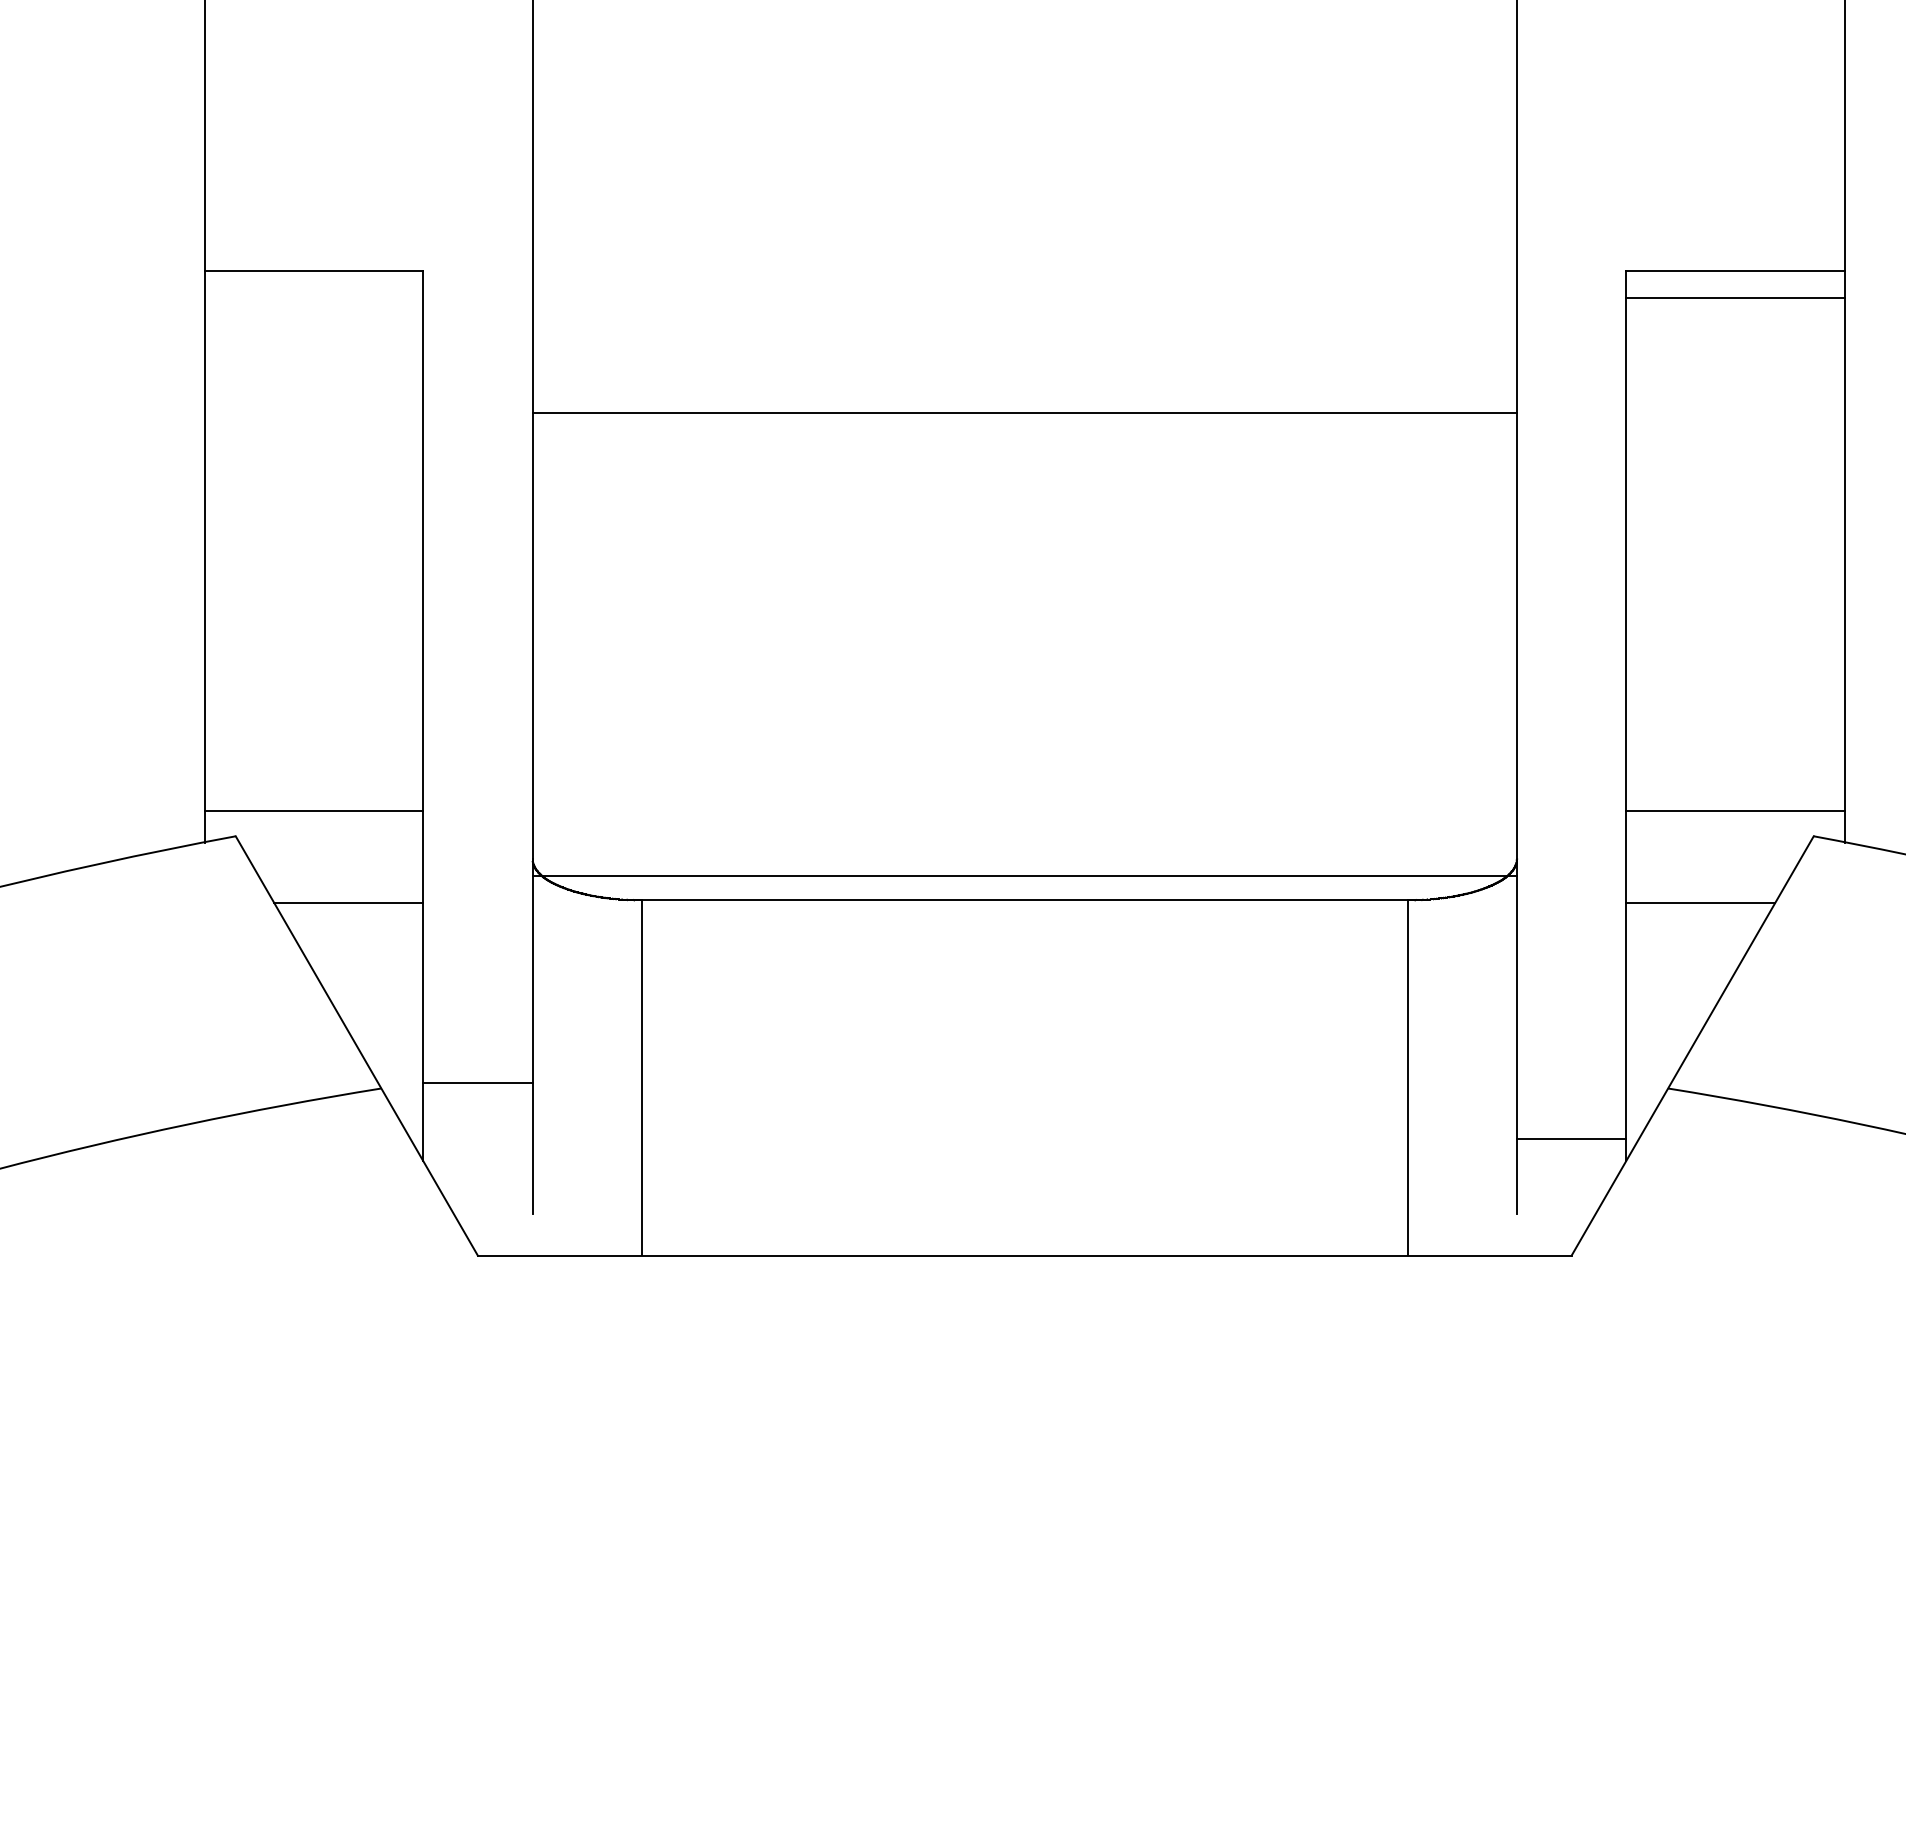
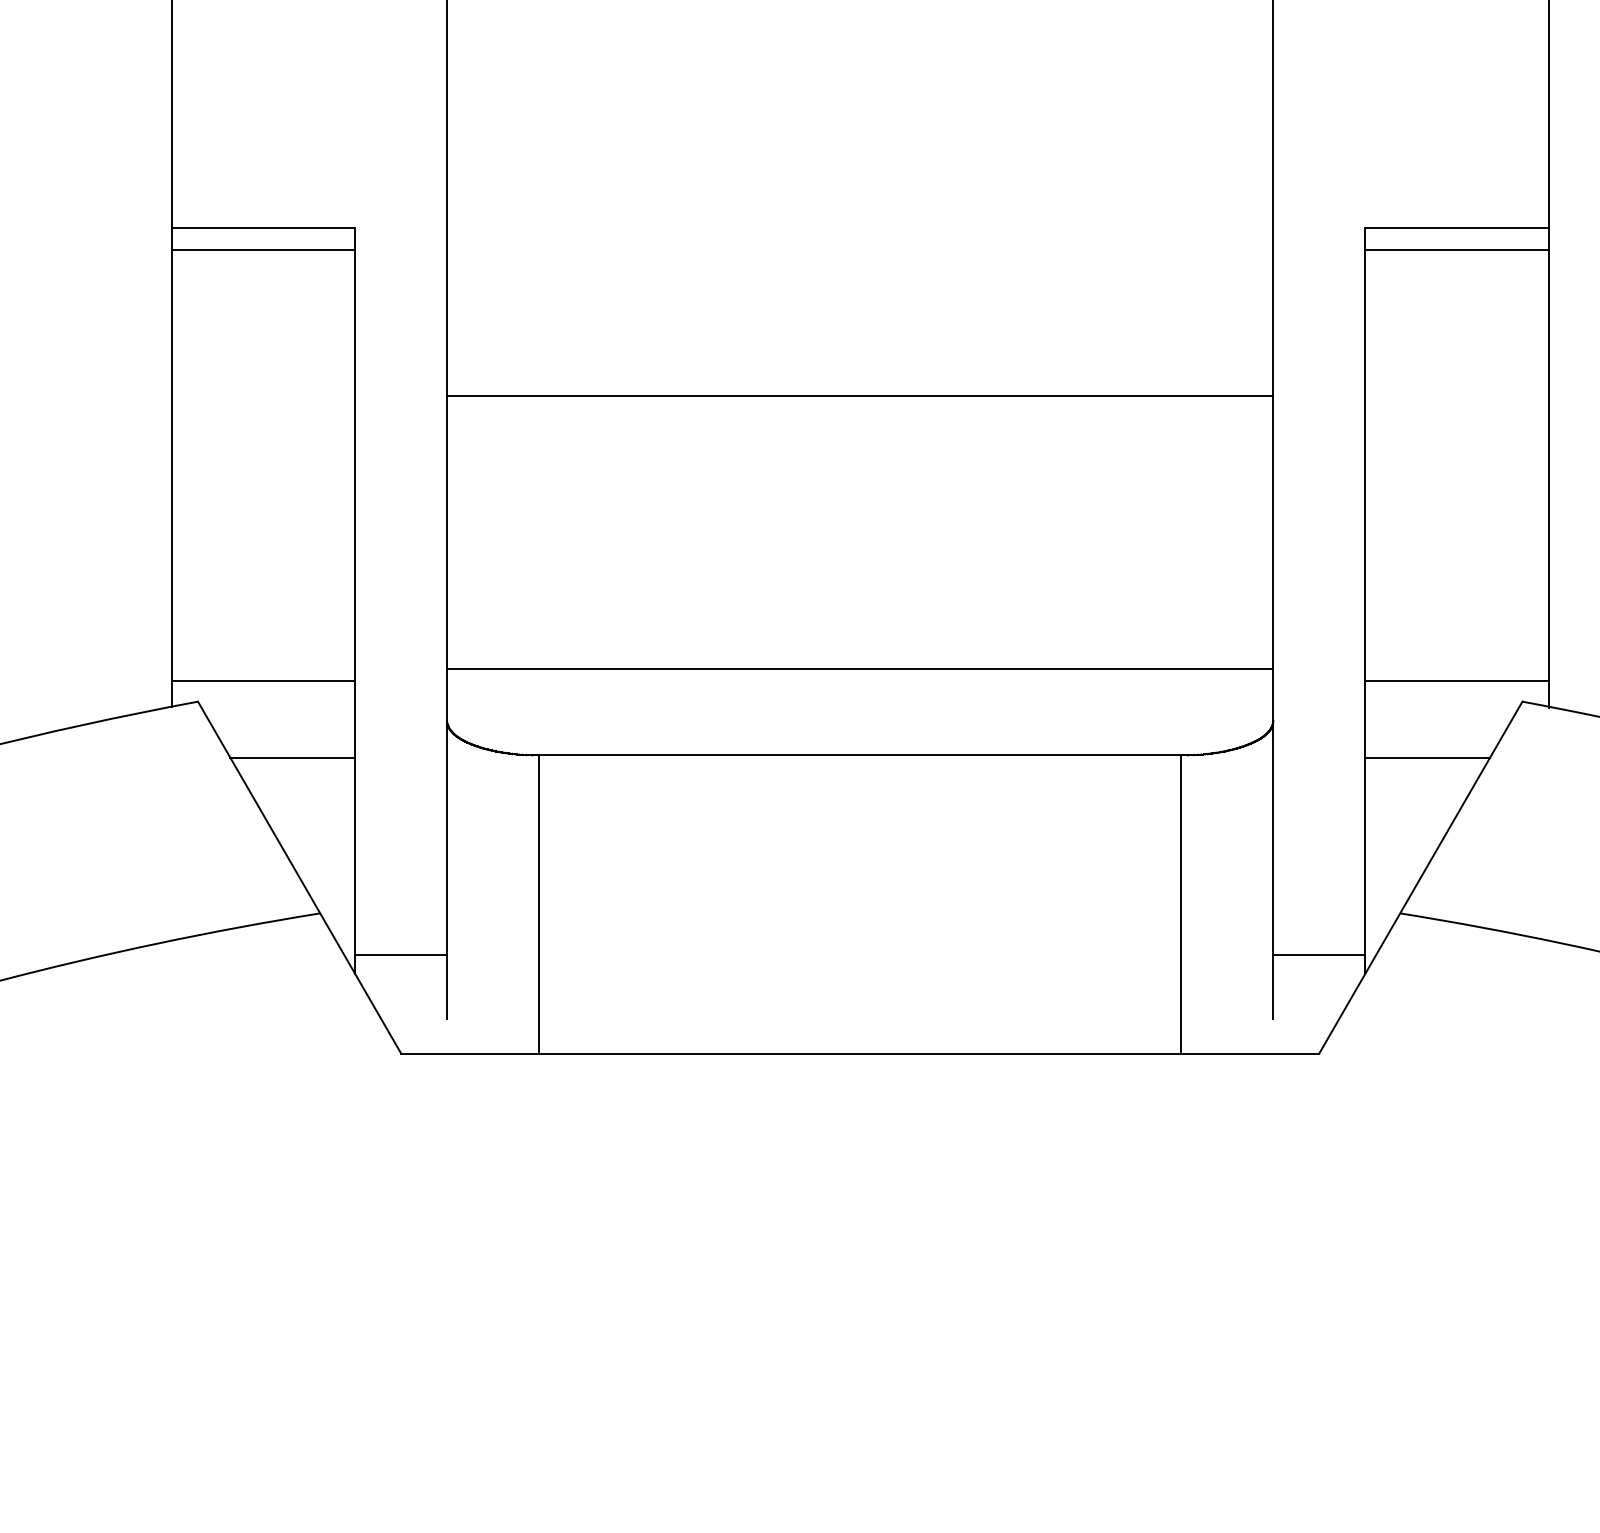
line: (313, 297) -> (263, 249), added
line: (1024, 412) -> (860, 396), moved
line: (1024, 875) -> (860, 669), moved
line: (477, 1082) -> (400, 955), moved

